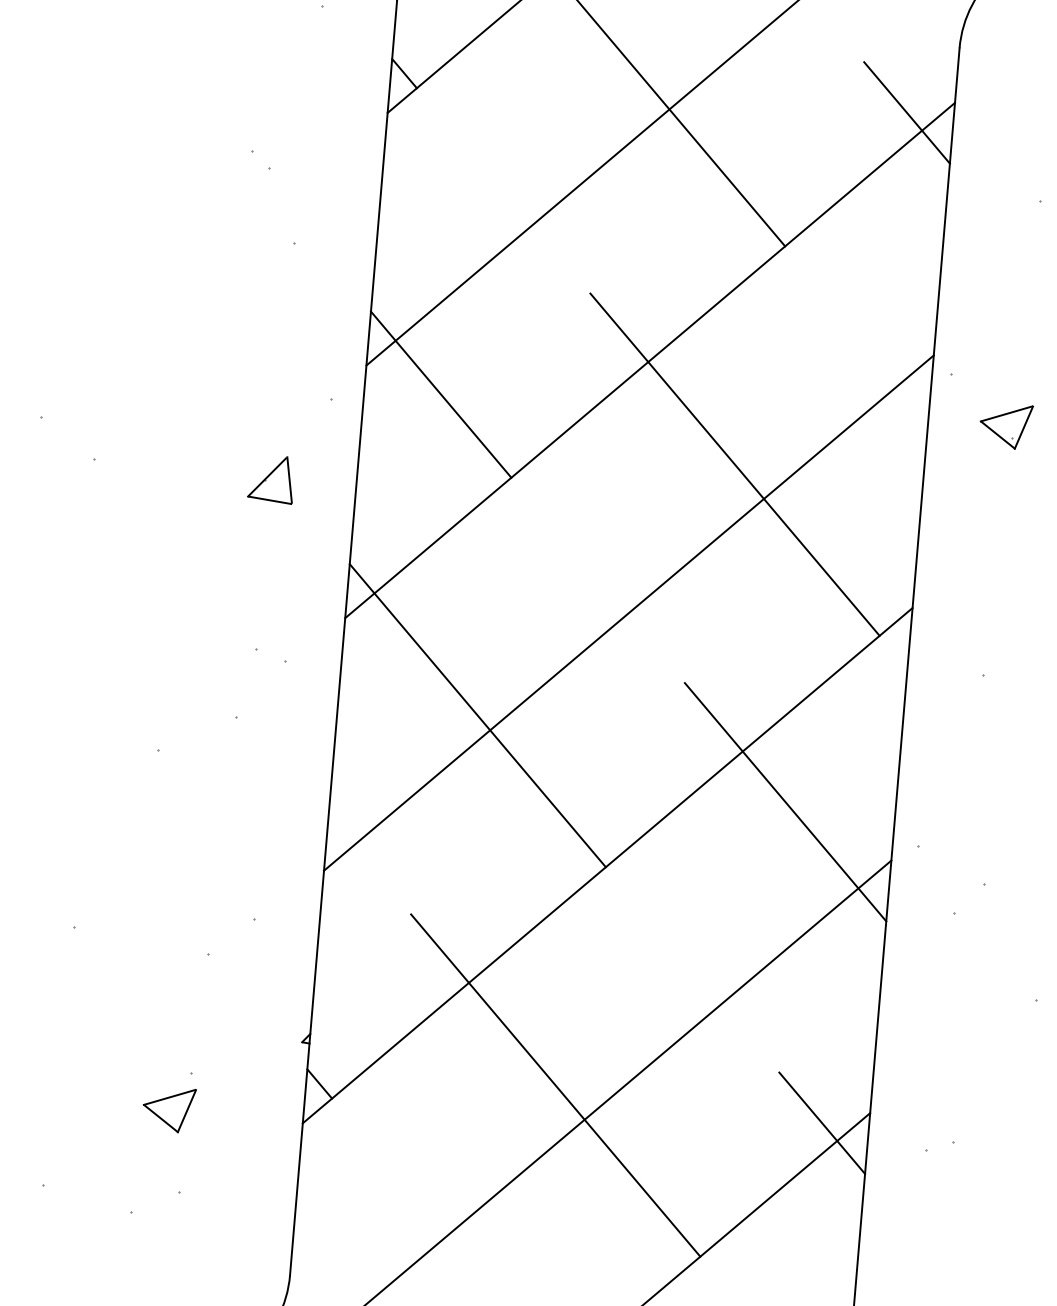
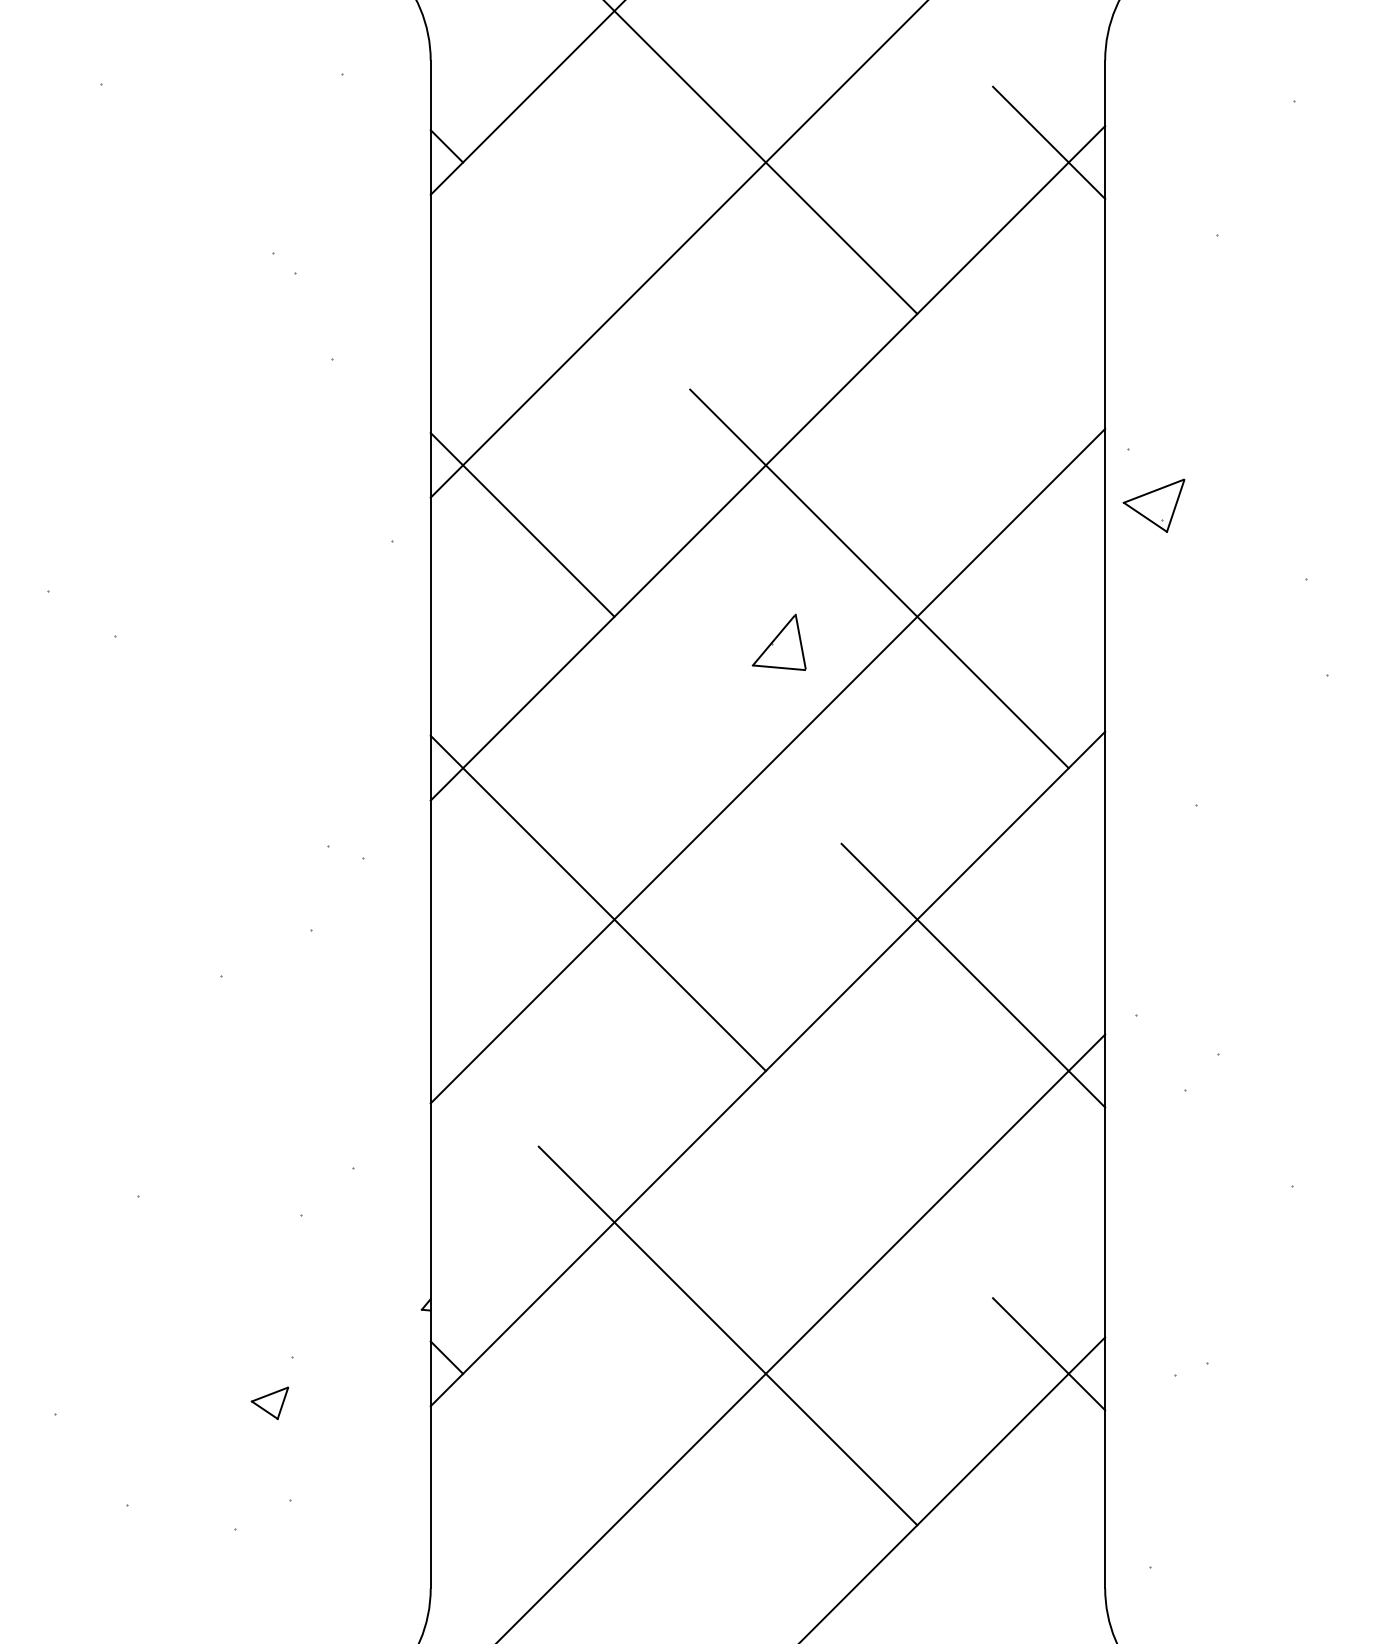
part: (1005, 425) -> (1153, 505), moved
part: (271, 478) -> (778, 641), moved
part: (168, 1109) -> (269, 1403), size x0.6

